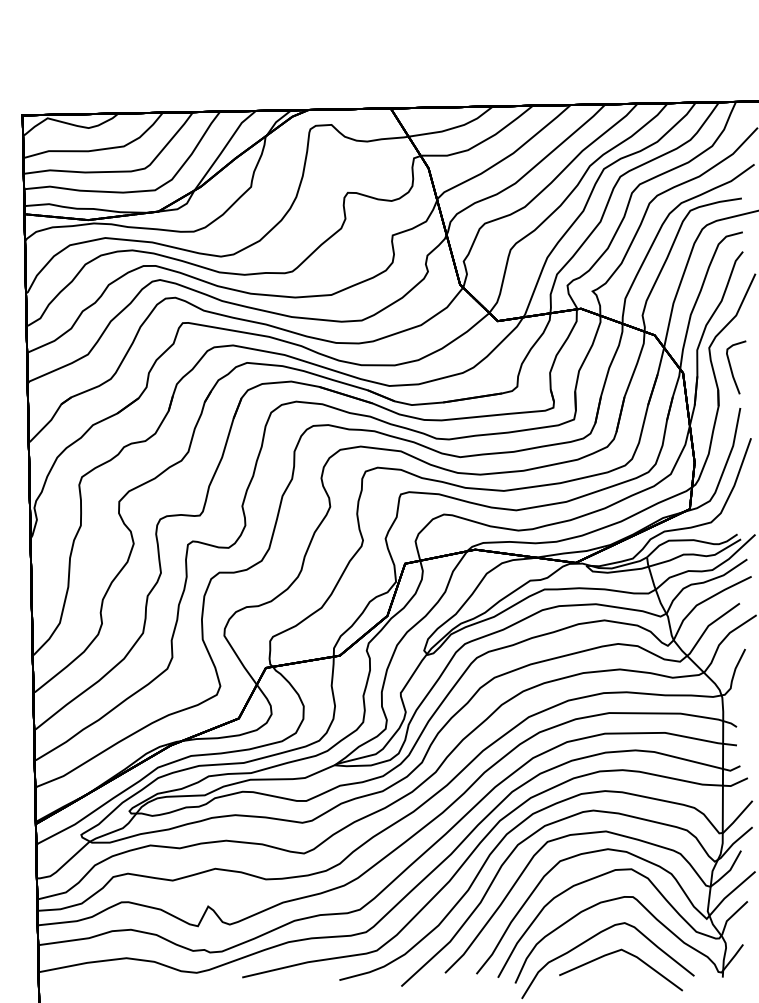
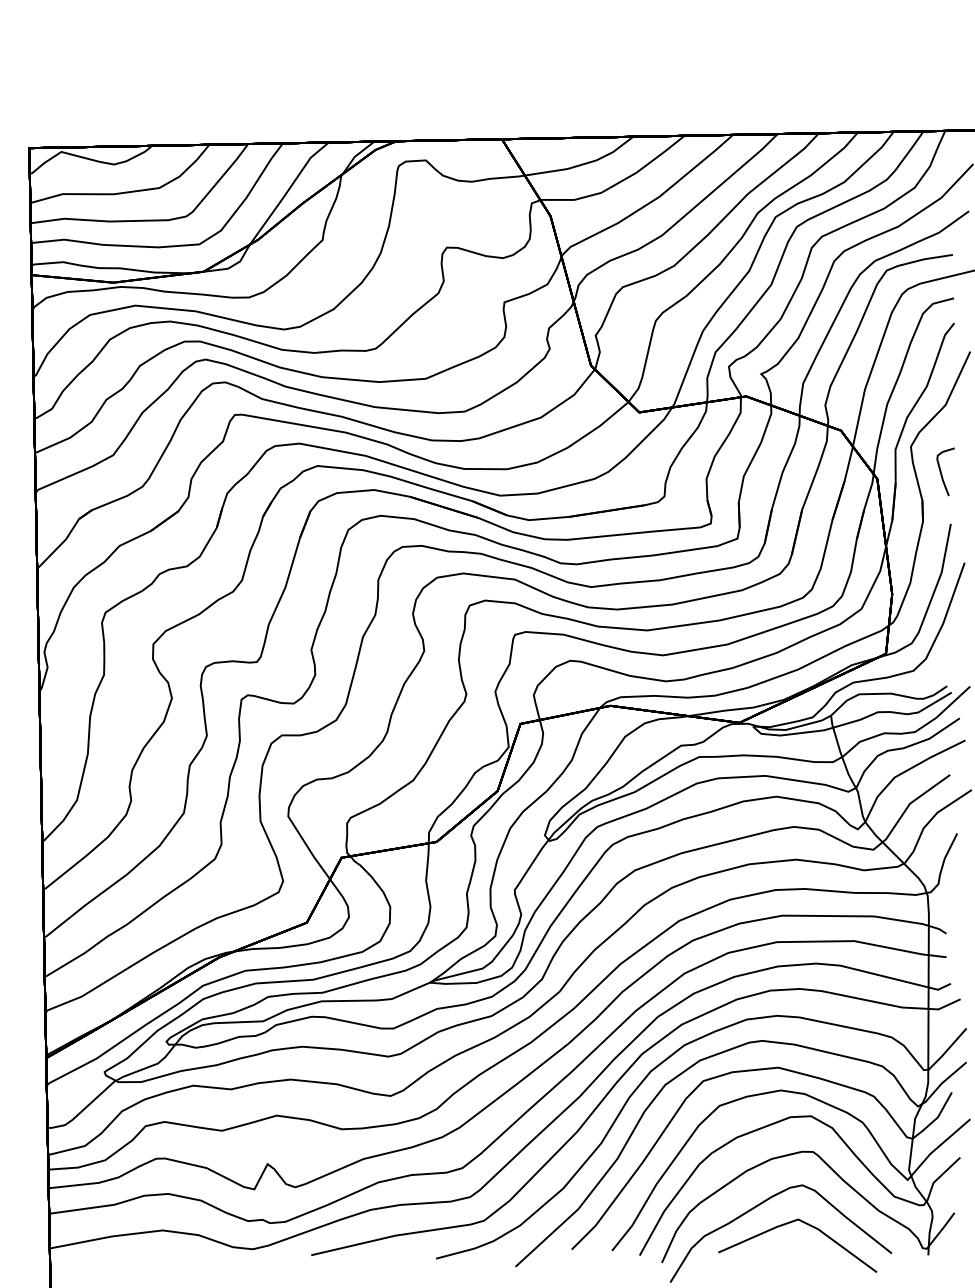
part: (736, 367) -> (945, 471), size x0.7

